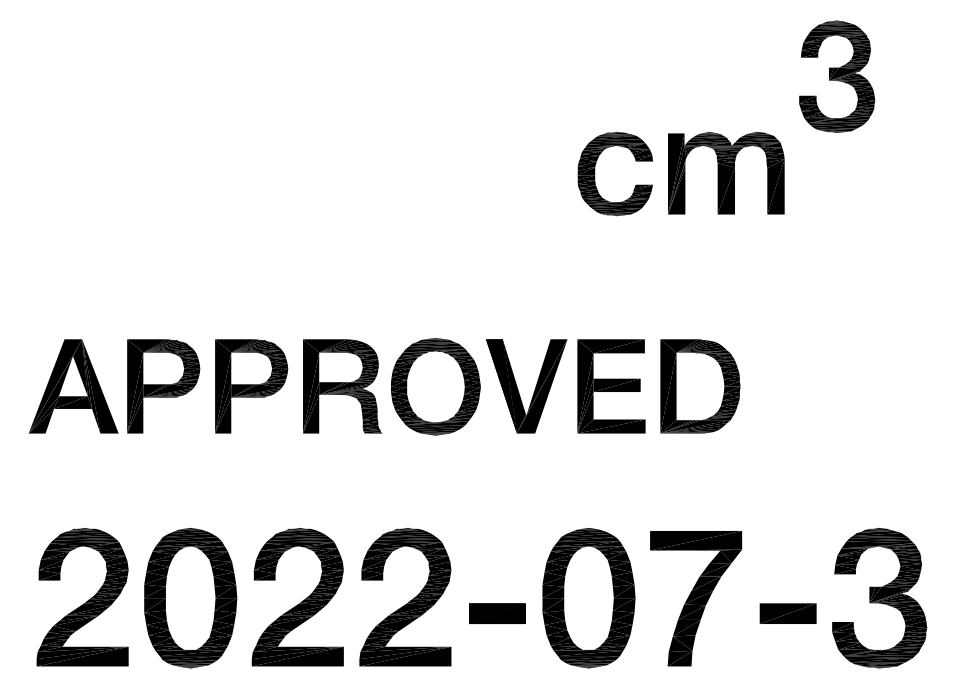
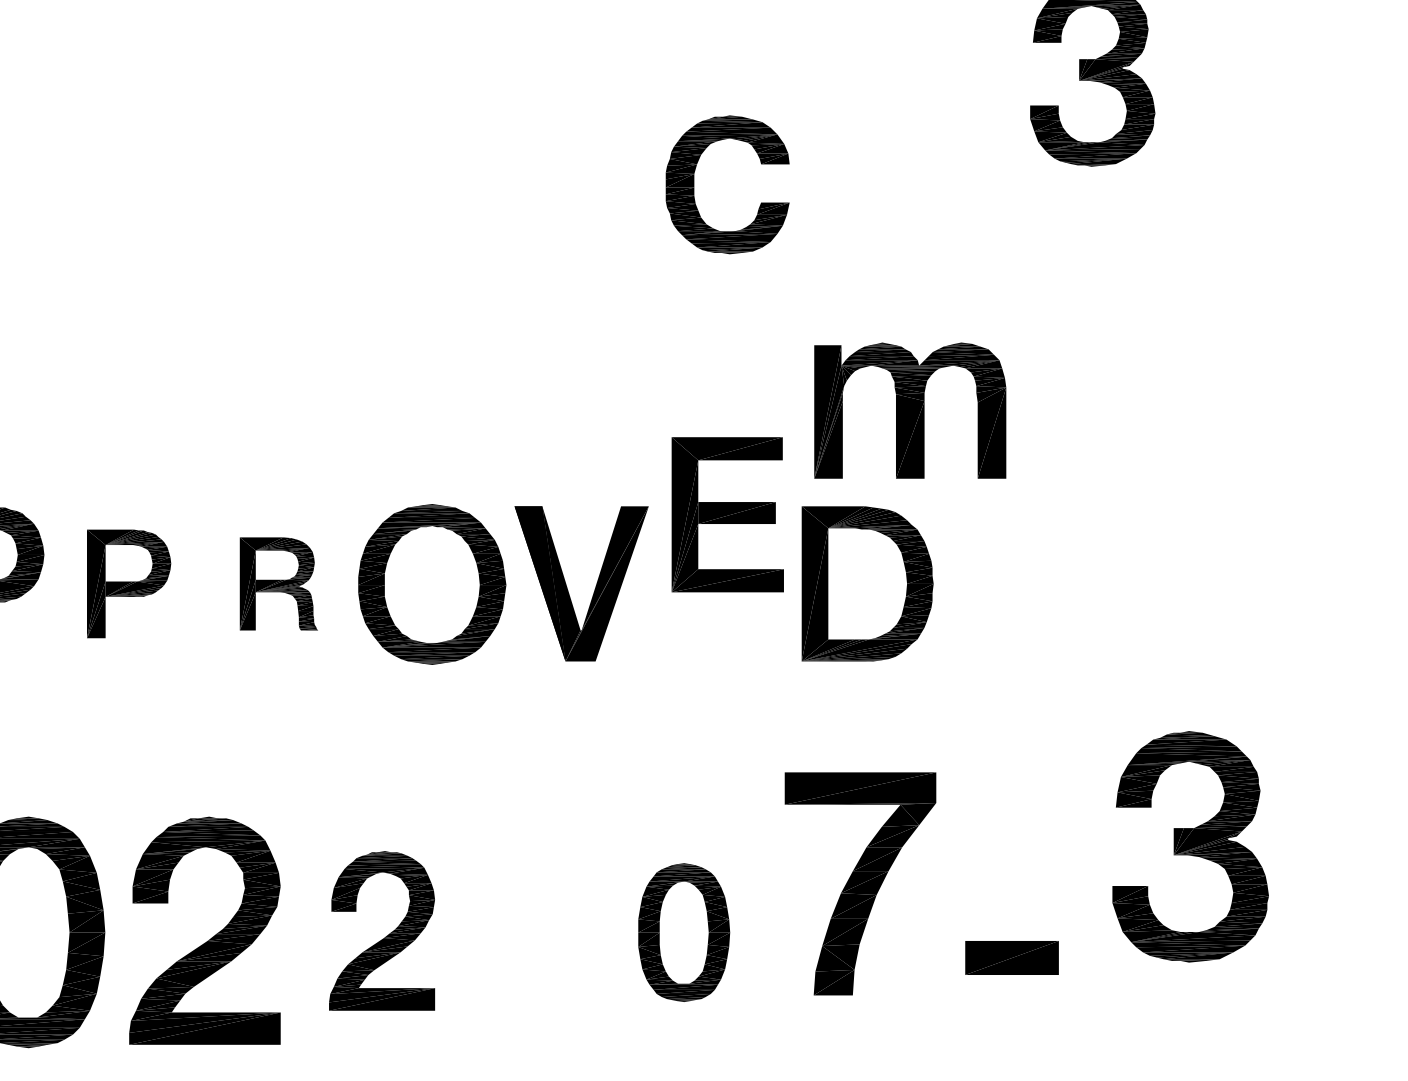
part: (726, 172) -> (910, 409), moved
part: (595, 173) -> (694, 184), moved
part: (251, 386) -> (128, 584), size x0.7
part: (342, 386) -> (278, 584), size x0.6
part: (611, 386) -> (727, 514), moved
part: (405, 597) -> (382, 931), size x0.7
part: (588, 598) -> (683, 932), size x0.6
part: (696, 598) -> (861, 883), moved
part: (879, 598) -> (1190, 847), moved
part: (497, 613) -> (533, 957), removed

